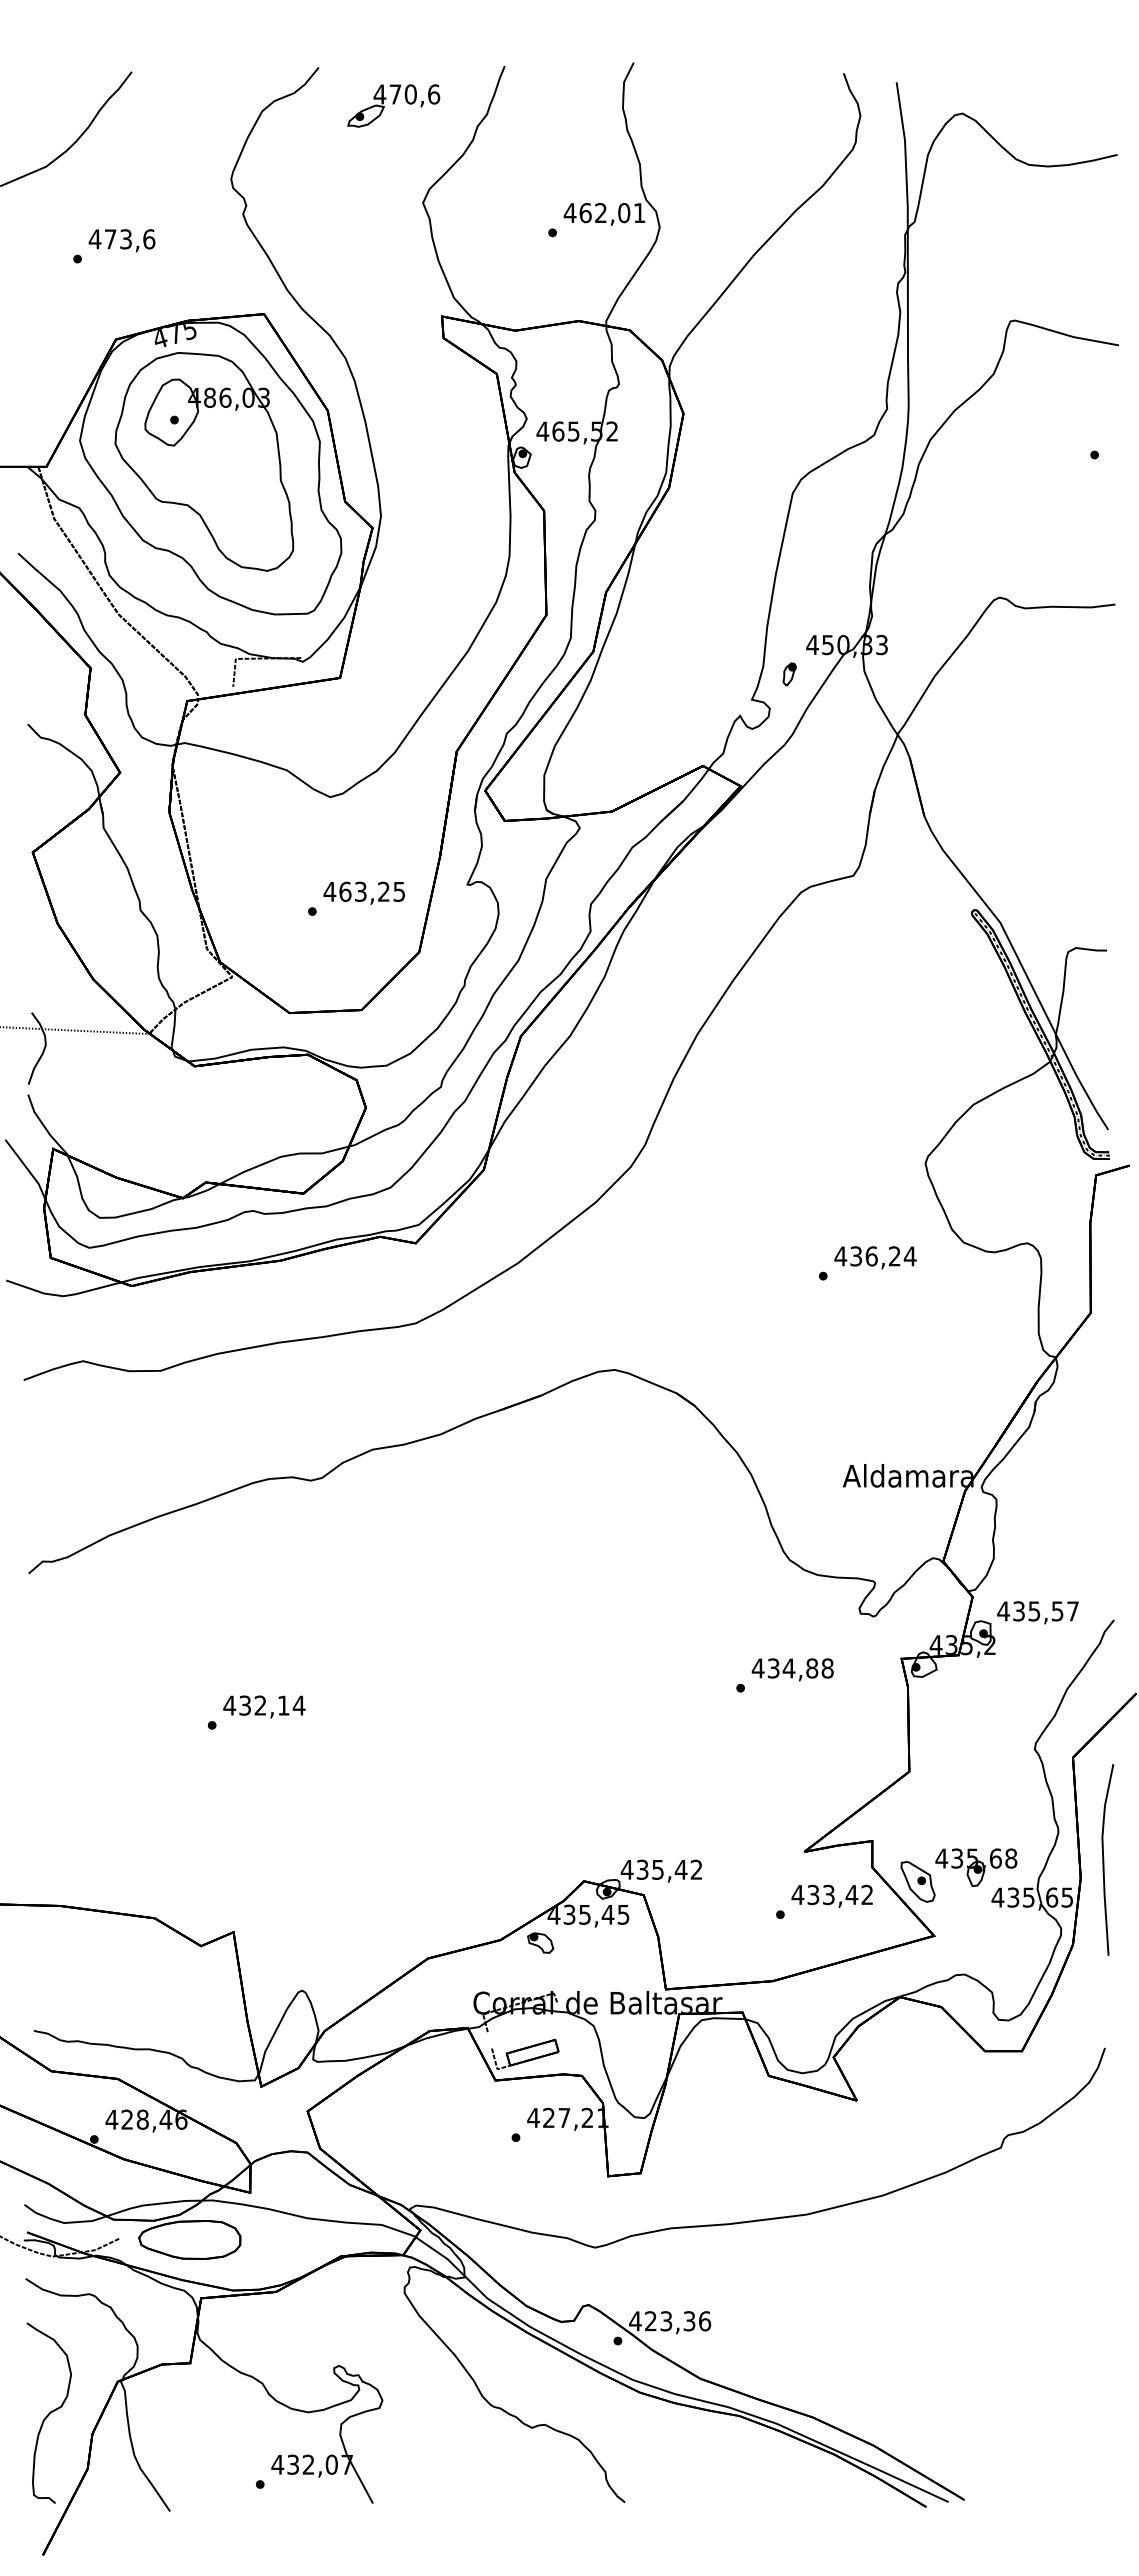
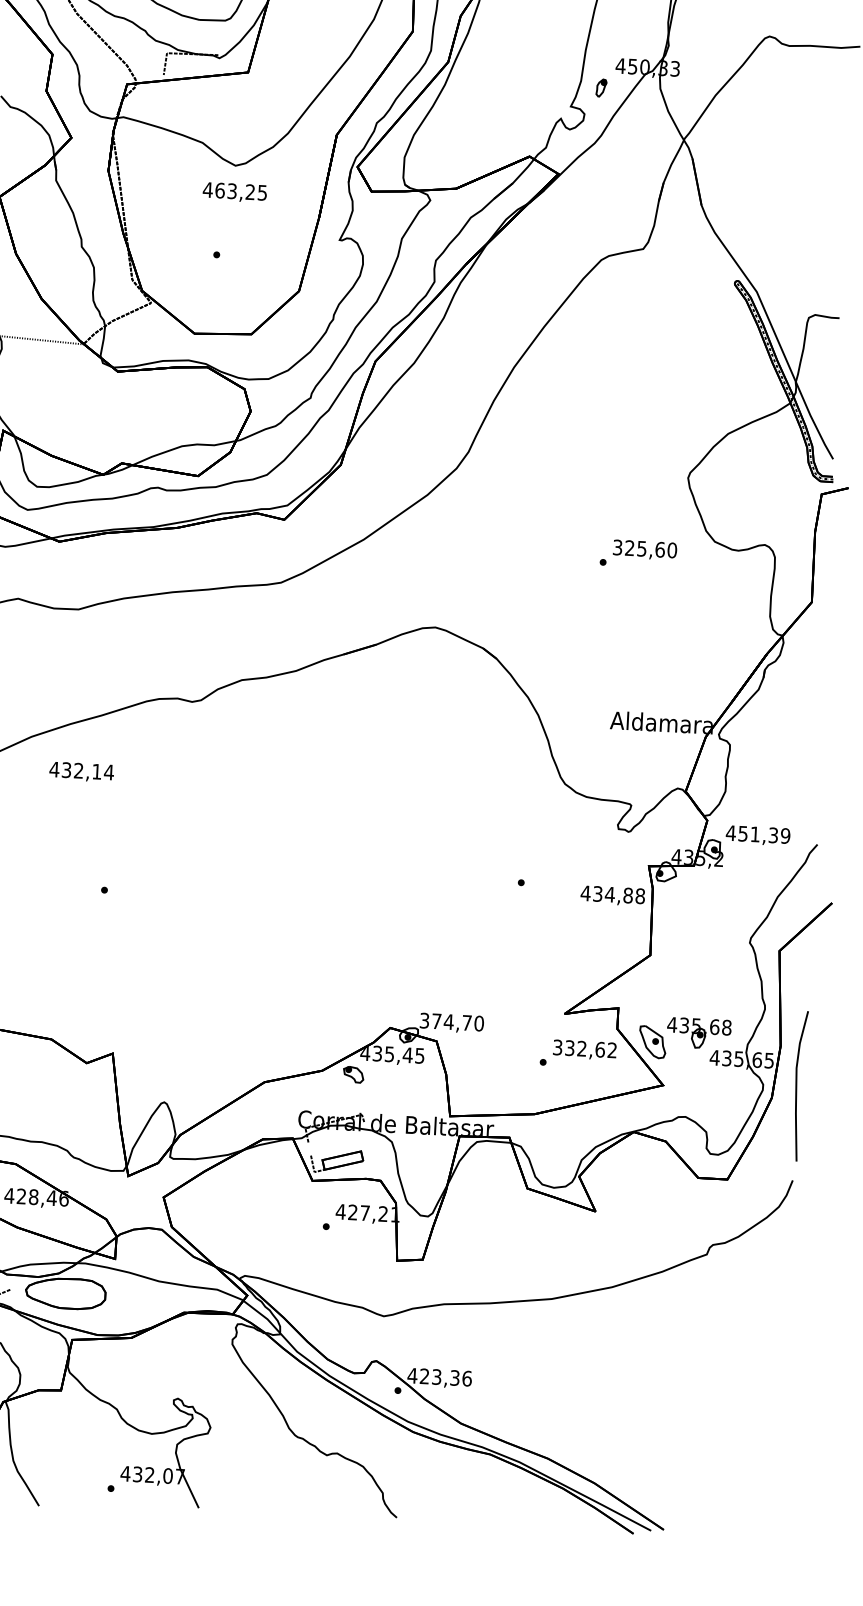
text: (363, 892) -> (234, 191), moved
text: (875, 1256) -> (645, 549), 436,24 -> 325,60
text: (1046, 1611) -> (764, 835), 435,57 -> 451,39
text: (792, 1669) -> (612, 895), moved
text: (264, 1706) -> (81, 771), moved
line: (1104, 1859) -> (797, 1085), moved
text: (661, 1869) -> (451, 1021), 435,42 -> 374,70
text: (824, 1894) -> (578, 1048), 433,42 -> 332,62

